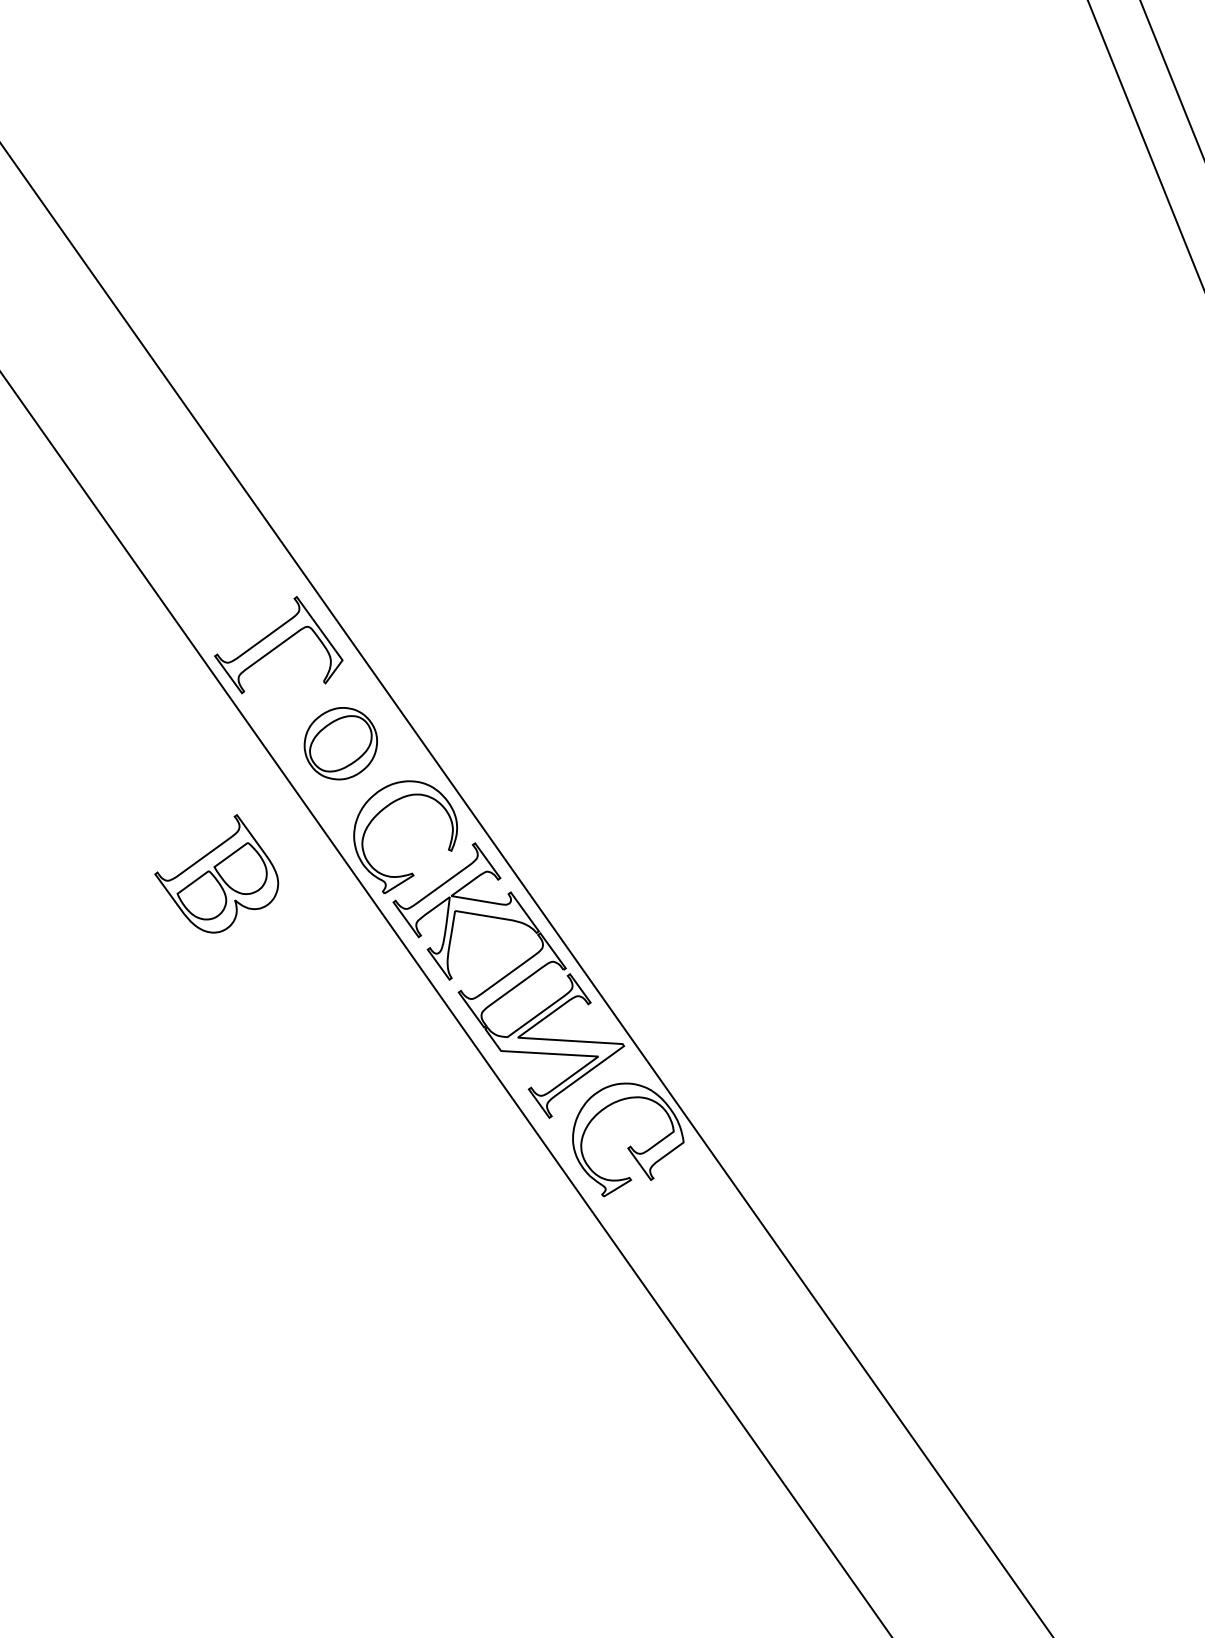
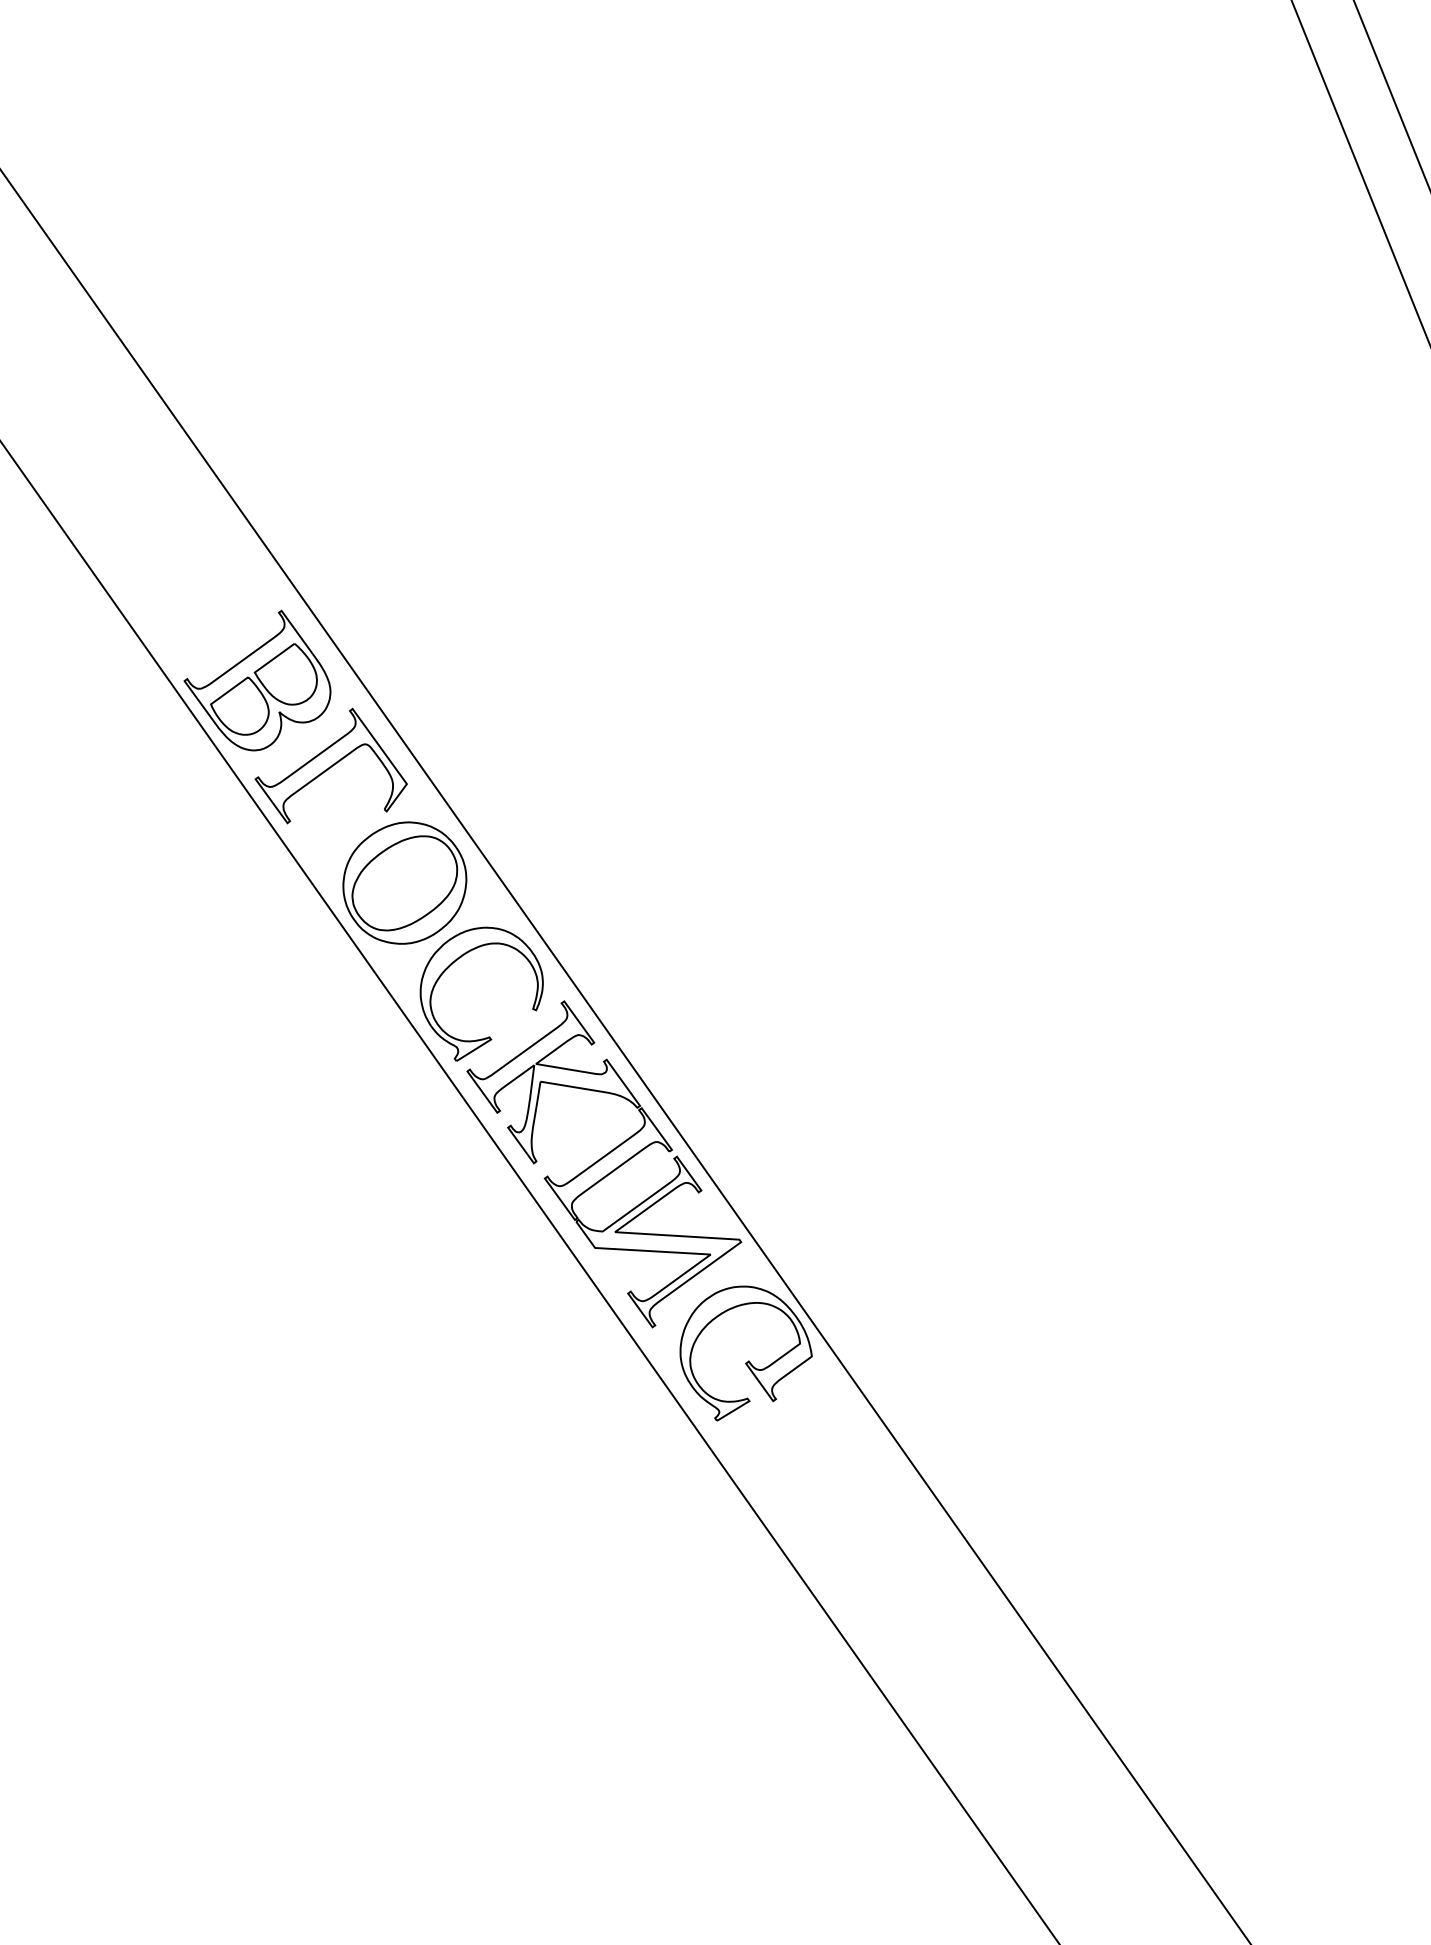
part: (340, 743) -> (404, 882), size x1.43
part: (216, 873) -> (257, 680), moved

